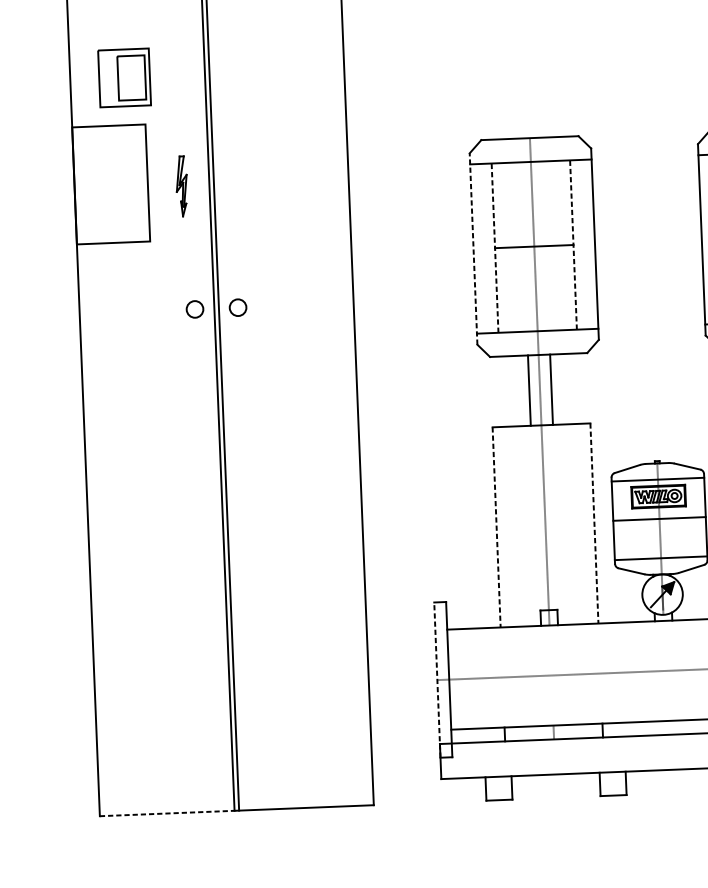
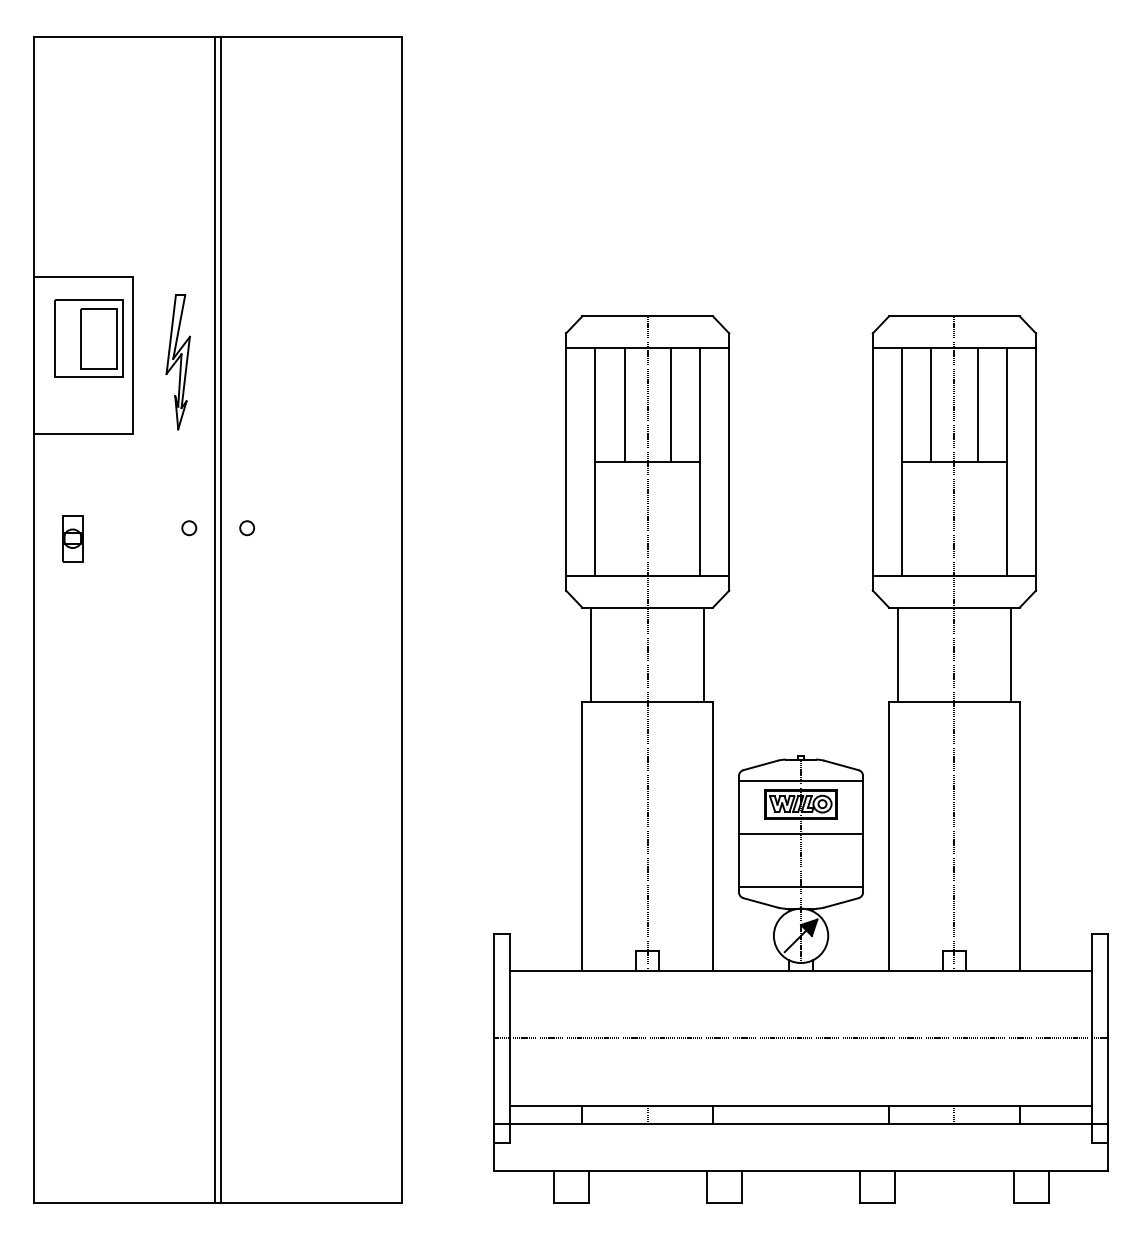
part: (124, 77) -> (88, 338), moved
part: (181, 186) -> (177, 362), size x1.67
line: (549, 203) -> (670, 405), added
line: (515, 205) -> (624, 405), added
line: (573, 245) -> (700, 462), dashed -> solid
line: (494, 248) -> (594, 462), dashed -> solid
line: (473, 249) -> (566, 462), dashed -> solid
circle: (238, 308) -> (247, 528), size x0.62
circle: (195, 309) -> (189, 528), size x0.62
part: (108, 320) -> (72, 538), added
line: (551, 389) -> (704, 654), moved
line: (529, 390) -> (591, 654), moved
line: (594, 524) -> (713, 837), dashed -> solid
line: (497, 527) -> (582, 837), dashed -> solid
line: (437, 679) -> (494, 1037), dashed -> solid
line: (168, 813) -> (126, 1202), dashed -> solid

